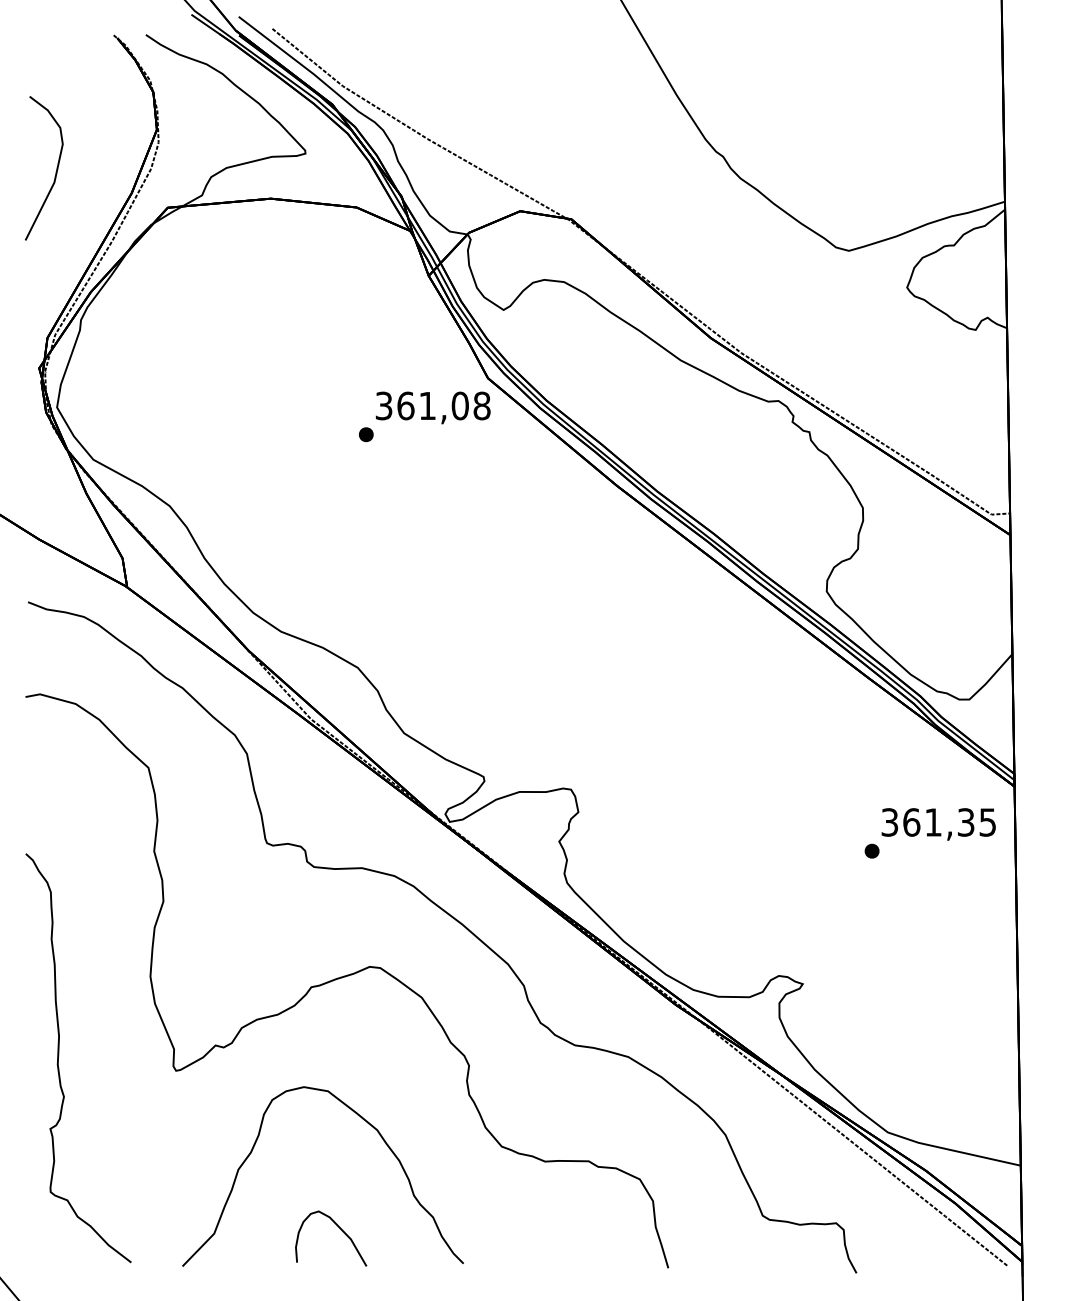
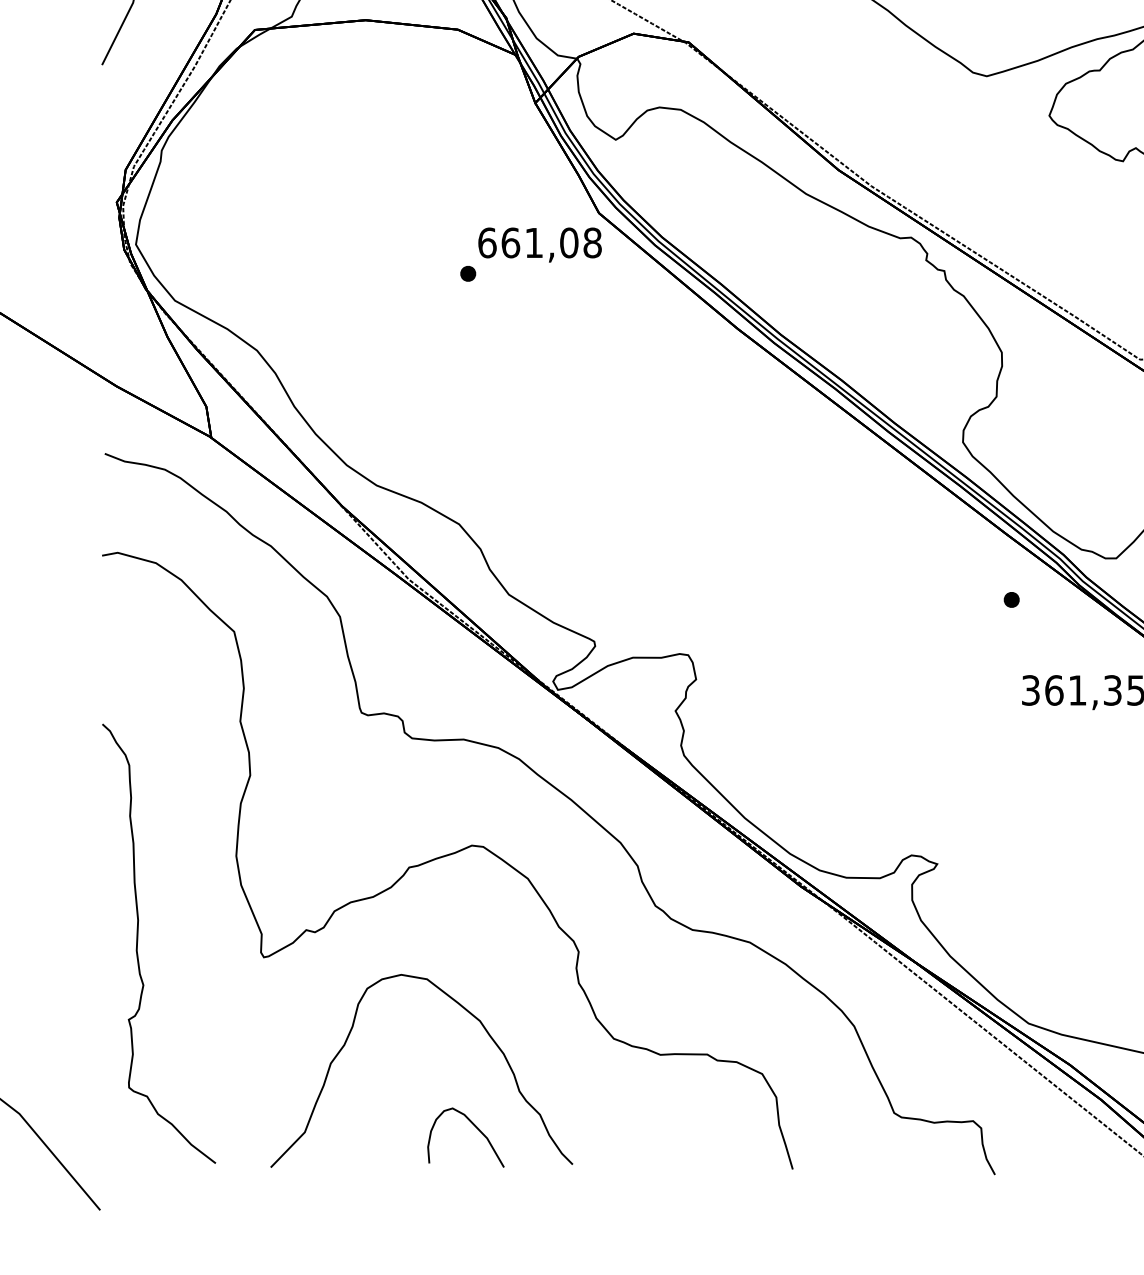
text: (383, 405) -> (486, 242), 361,08 -> 661,08
part: (871, 850) -> (1011, 599), moved
part: (340, 1229) -> (475, 1127), moved

